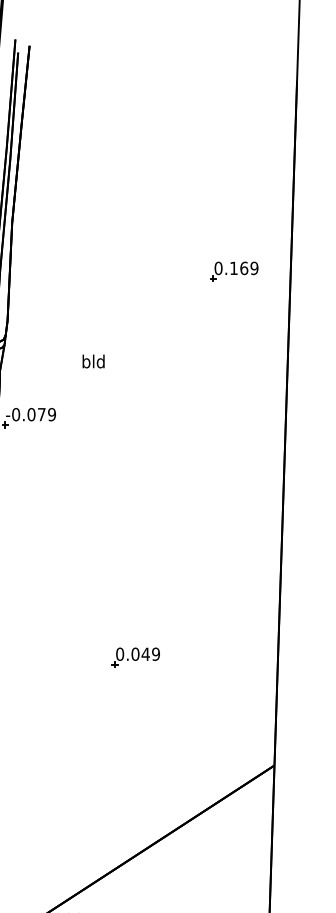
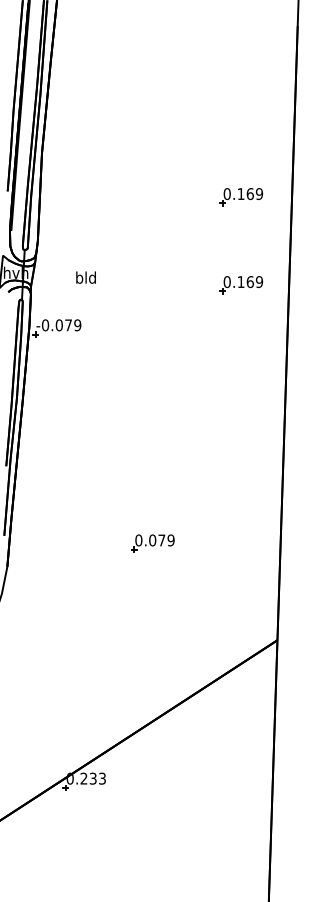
text: (92, 361) -> (85, 277), moved
part: (234, 370) -> (241, 285), added
text: (145, 654) -> (161, 540), 0.049 -> 0.079

